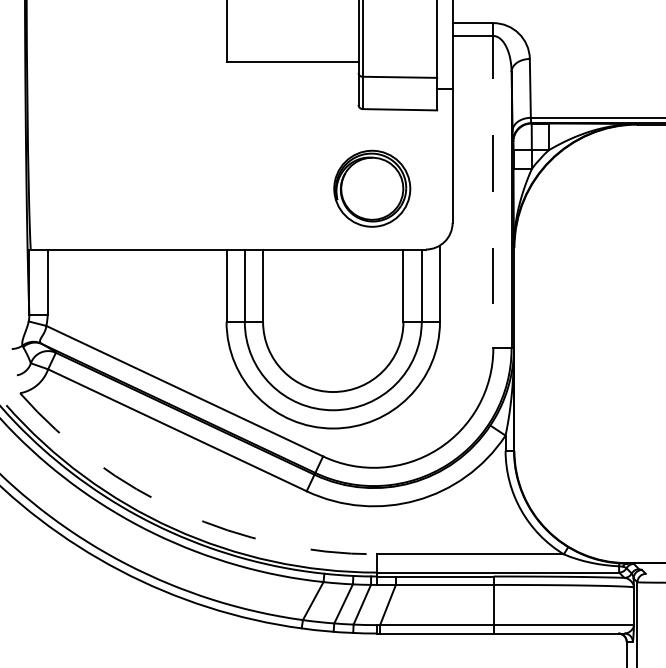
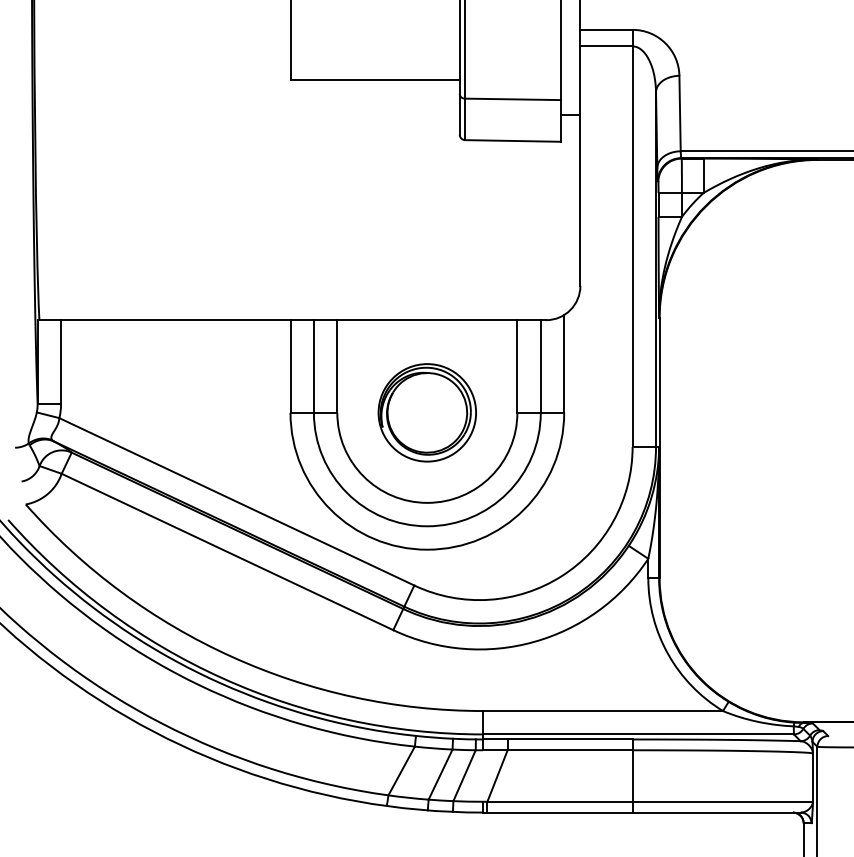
line: (493, 185) -> (632, 238), dashed -> solid
part: (372, 188) -> (427, 412), moved
arc: (181, 512) -> (232, 657), dashed -> solid

